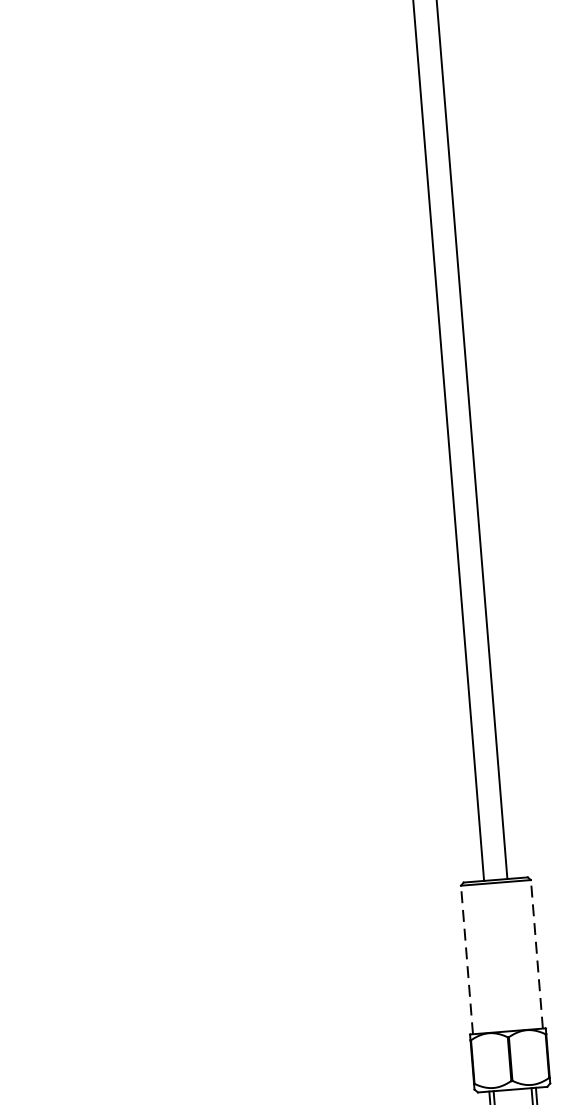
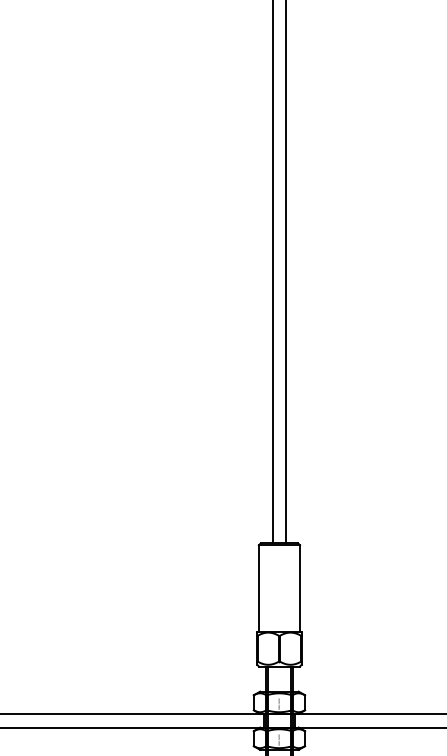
line: (536, 953) -> (299, 588), dashed -> solid
line: (466, 959) -> (258, 588), dashed -> solid

